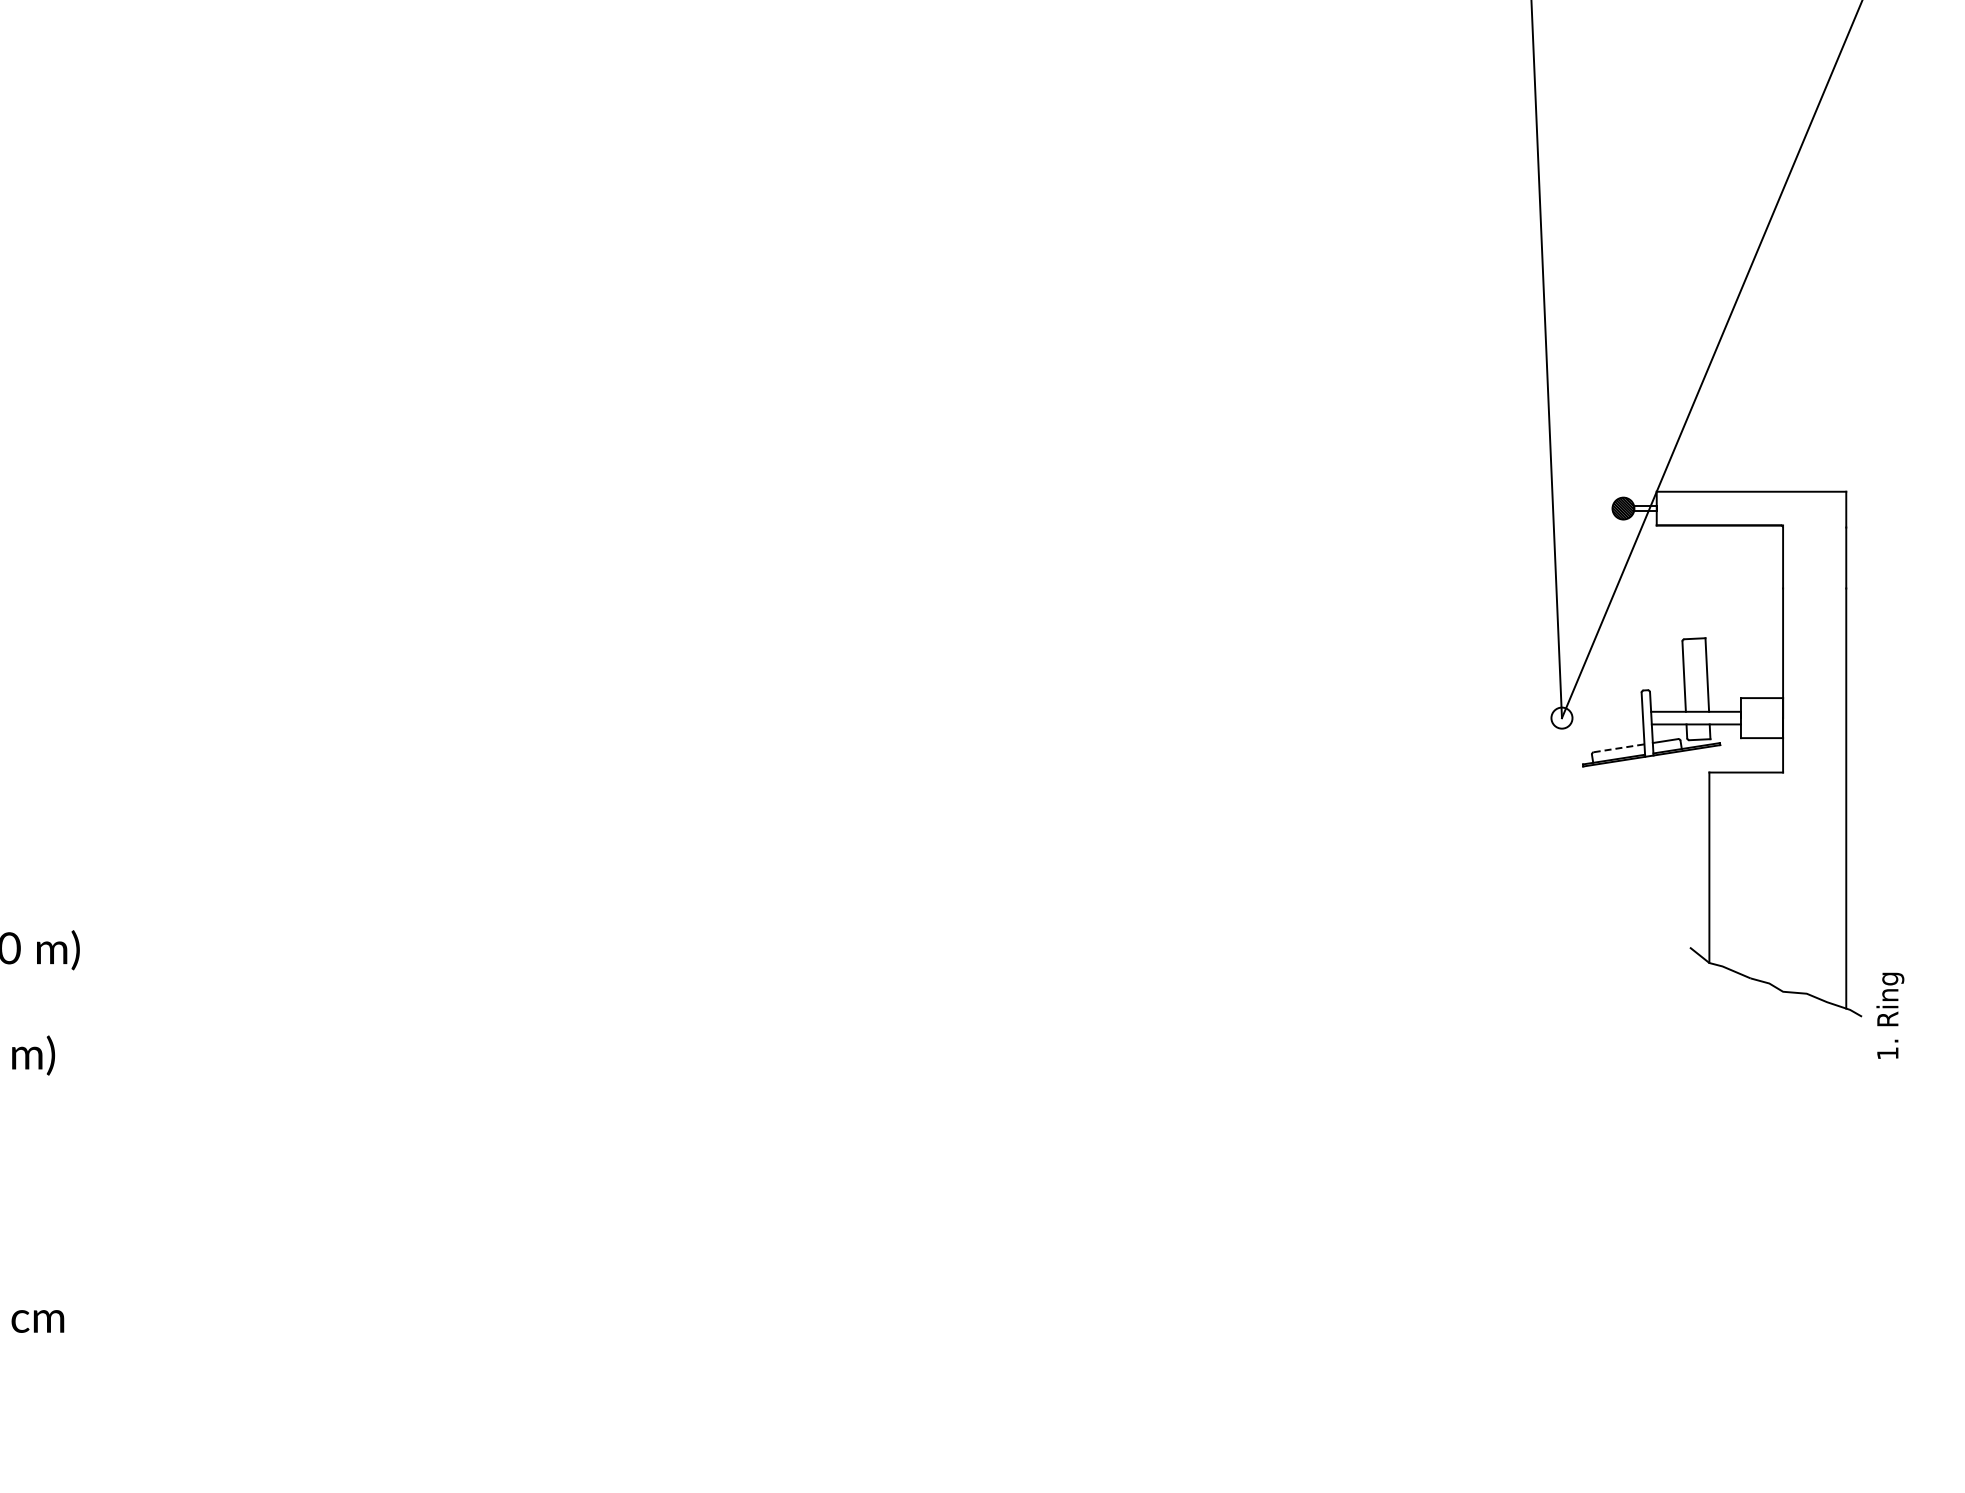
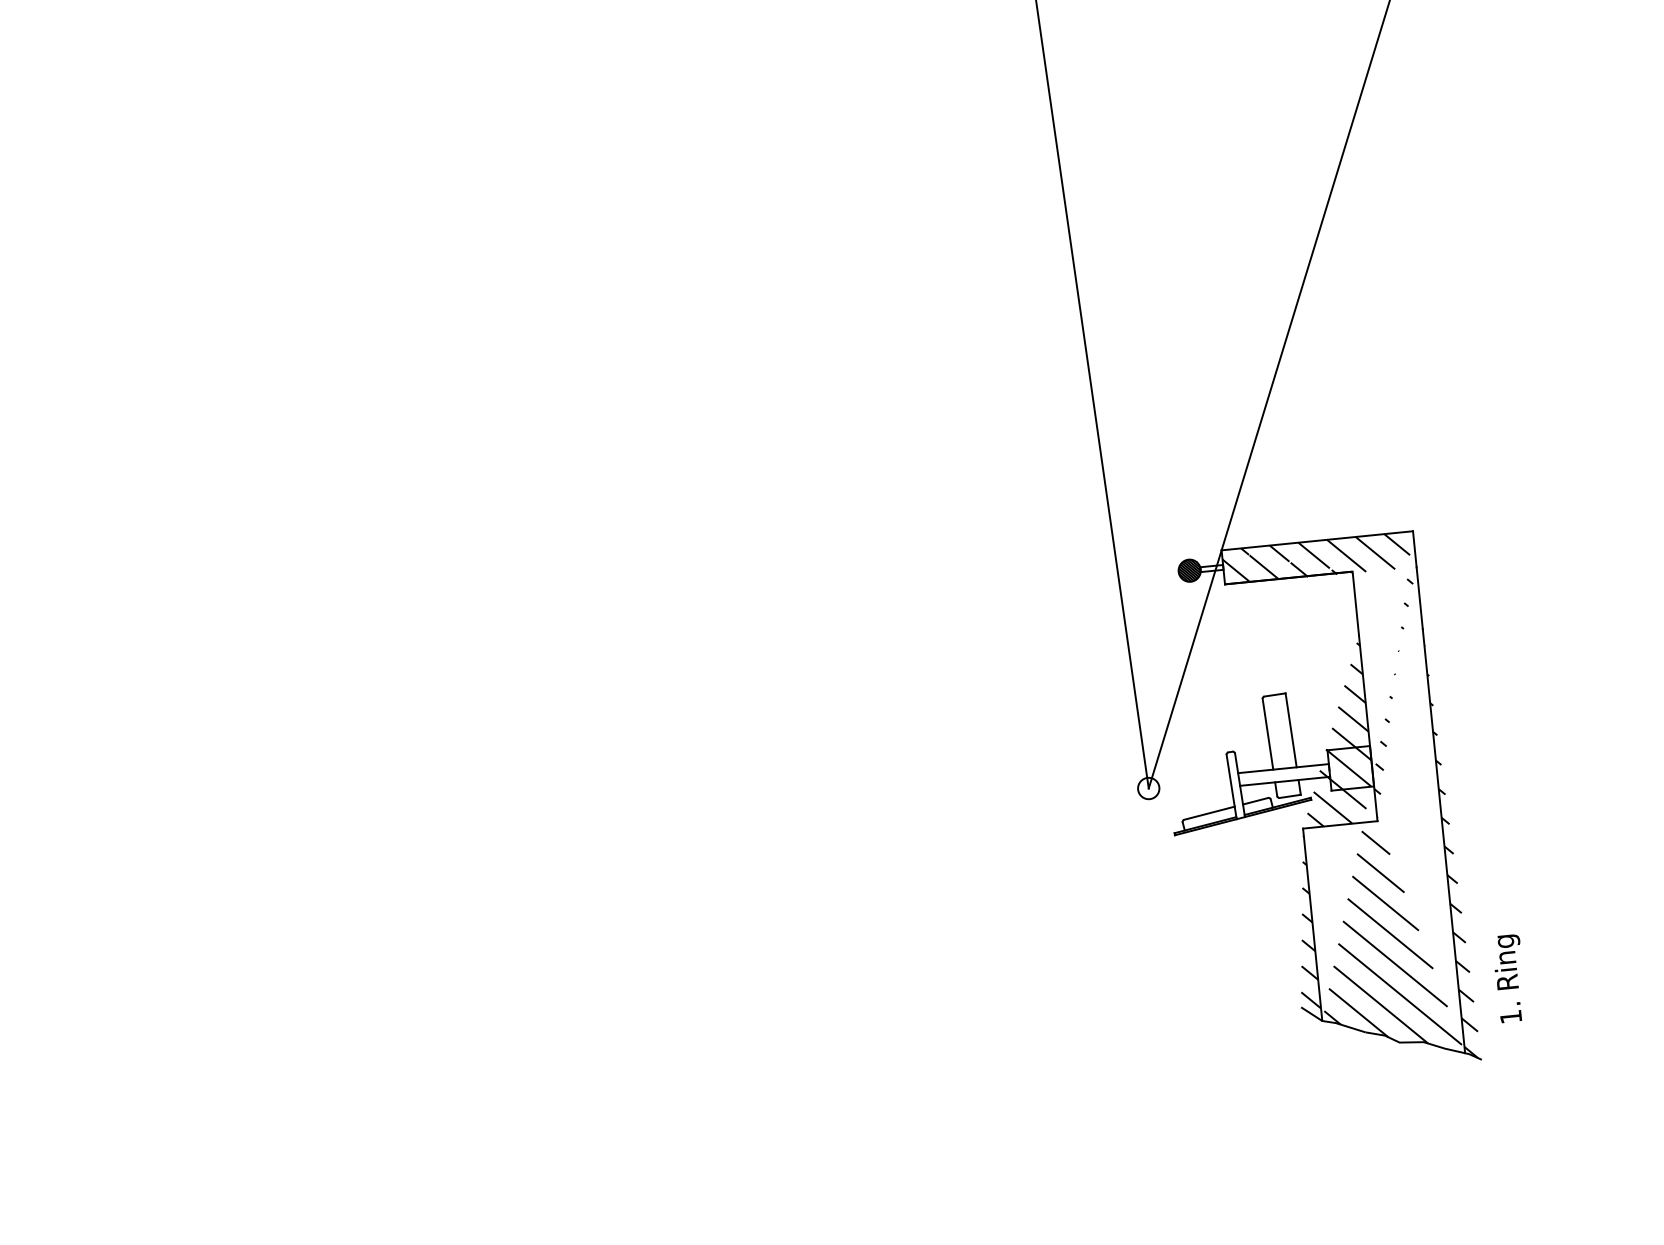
line: (1619, 748) -> (1209, 813), dashed -> solid
hatch: (1758, 752) -> (1350, 803), added
text: (1890, 1015) -> (1509, 978), moved

